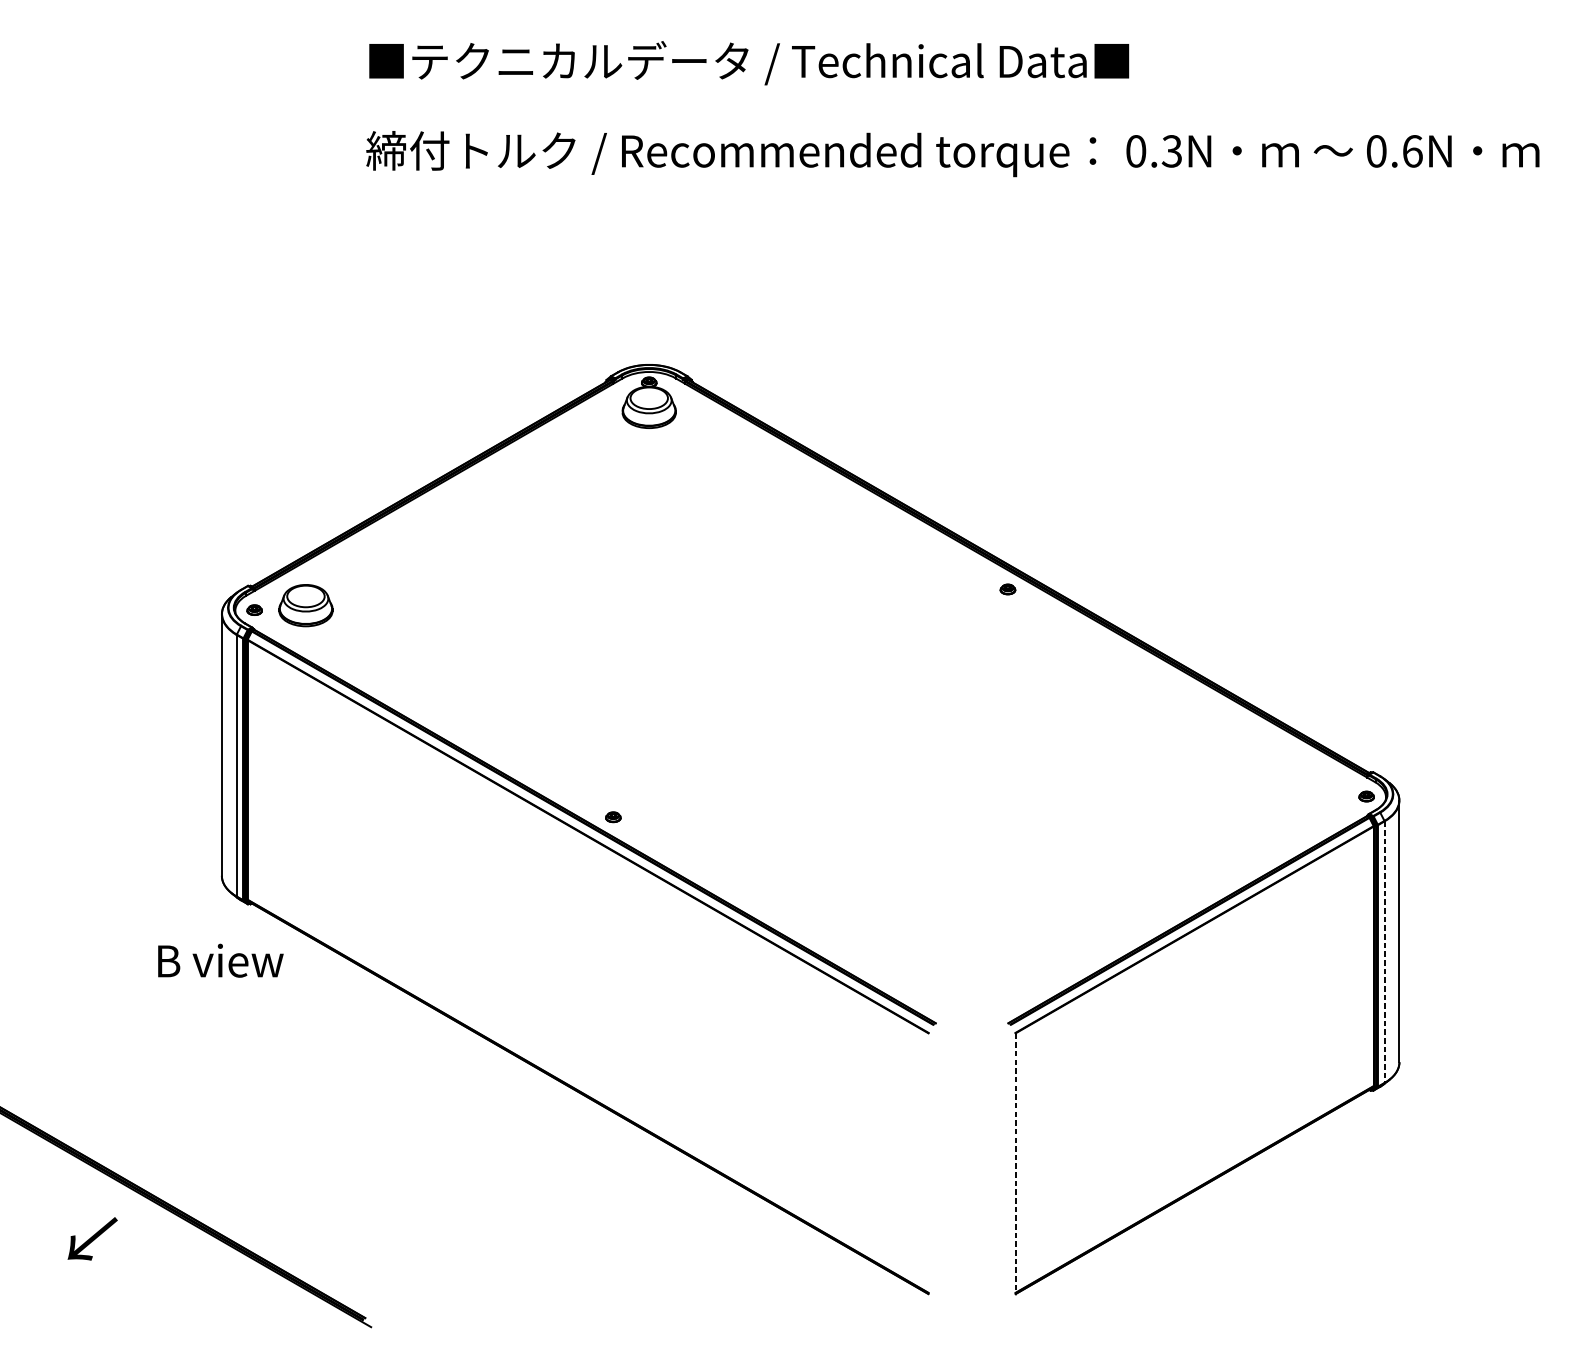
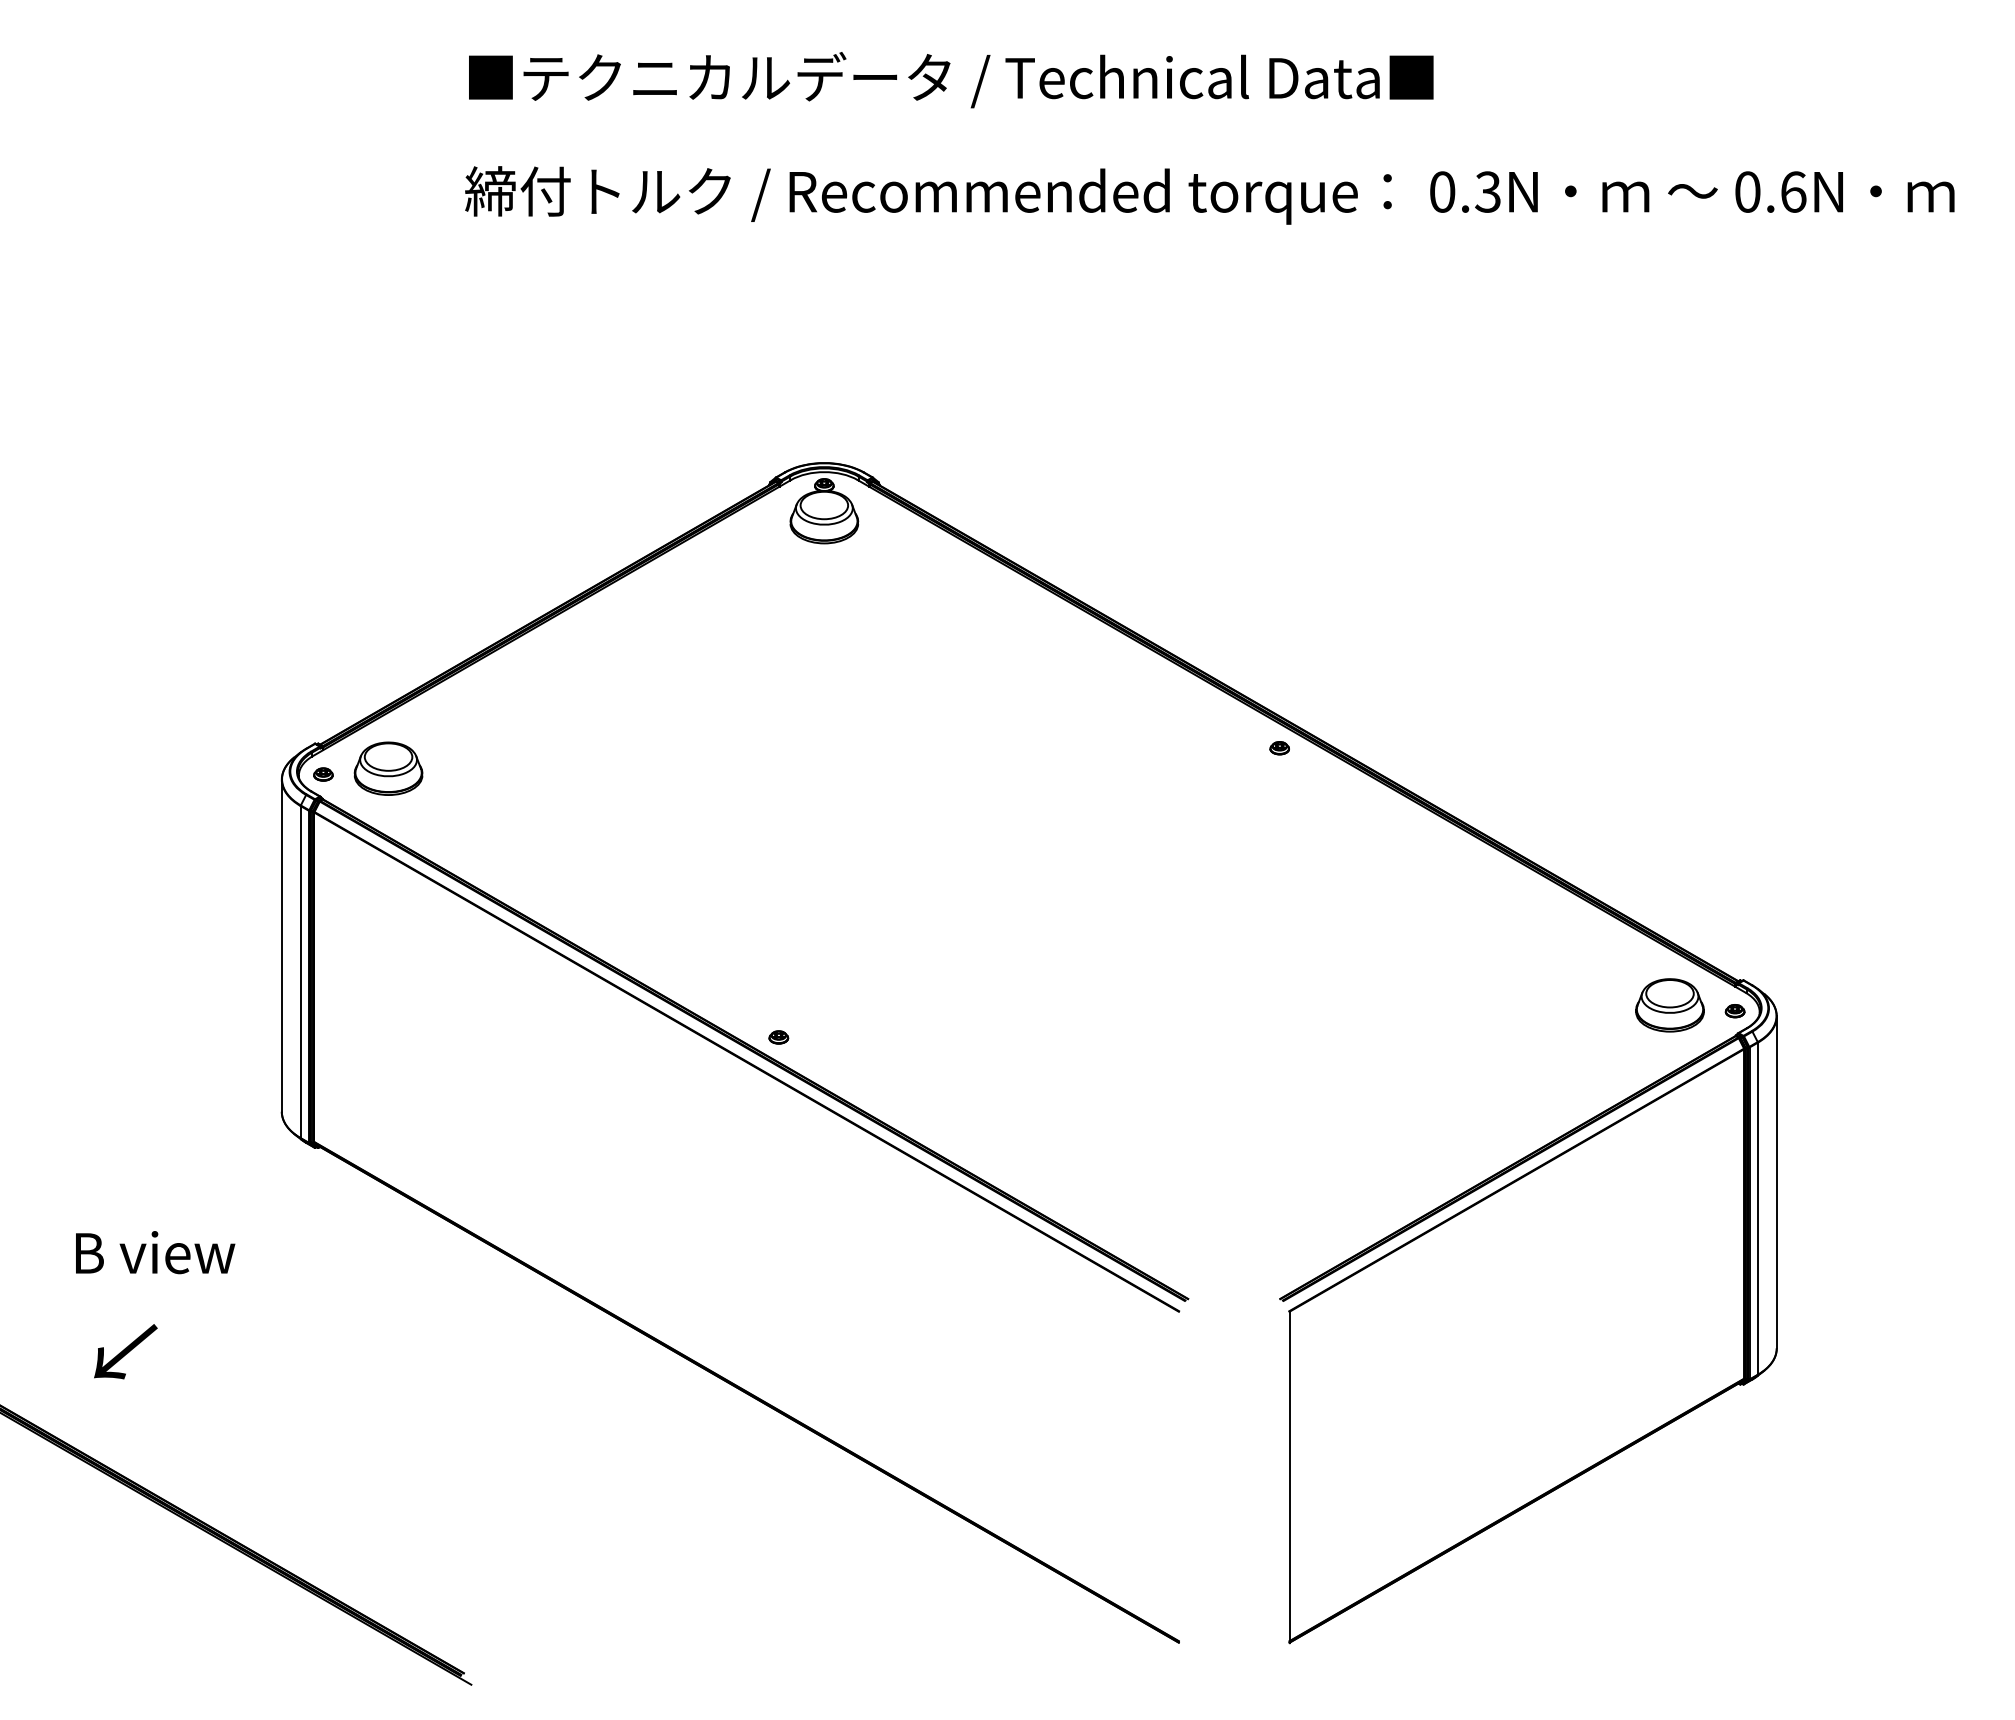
part: (1314, 792) -> (1669, 1005), added
line: (1384, 952) -> (1757, 1209), dashed -> solid
text: (220, 960) -> (155, 1252), moved
line: (1015, 1163) -> (1289, 1477), dashed -> solid
text: (92, 1238) -> (125, 1351), moved

